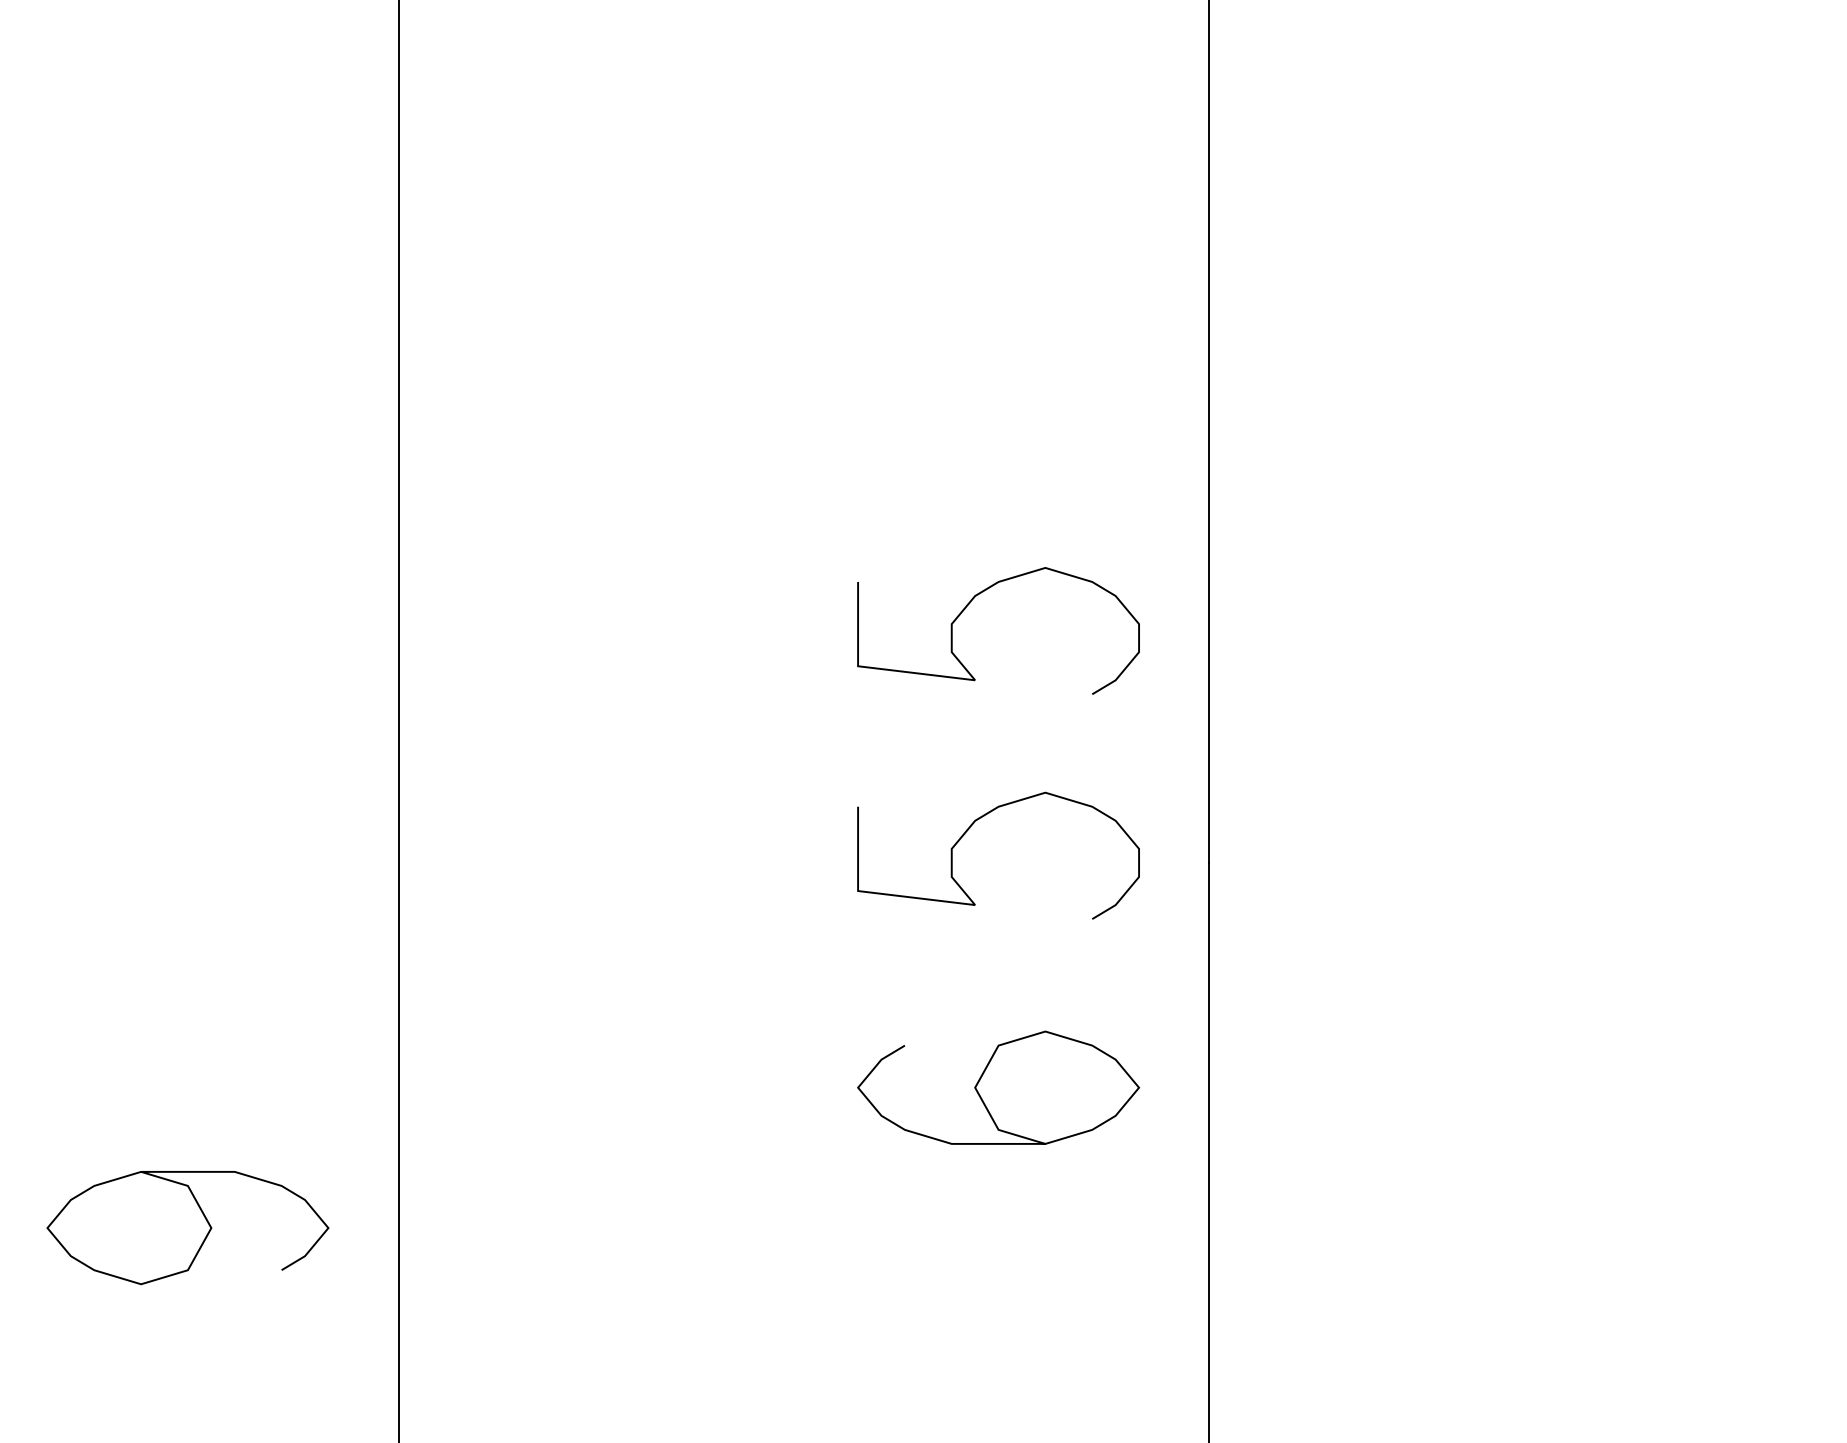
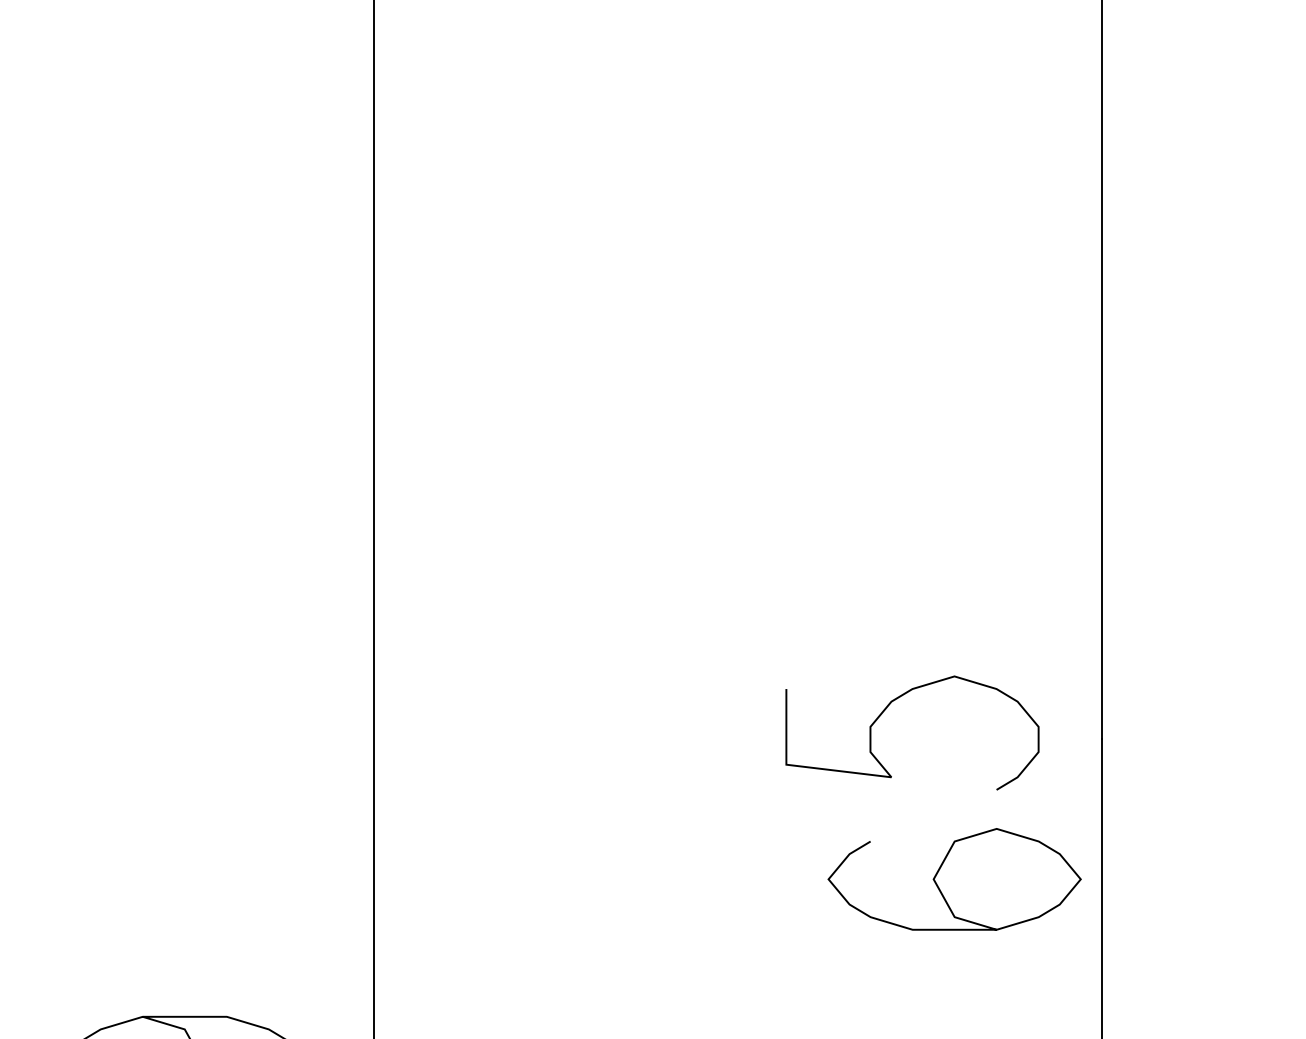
curve: (970, 603) -> (887, 506), removed
curve: (981, 1078) -> (939, 871), moved

